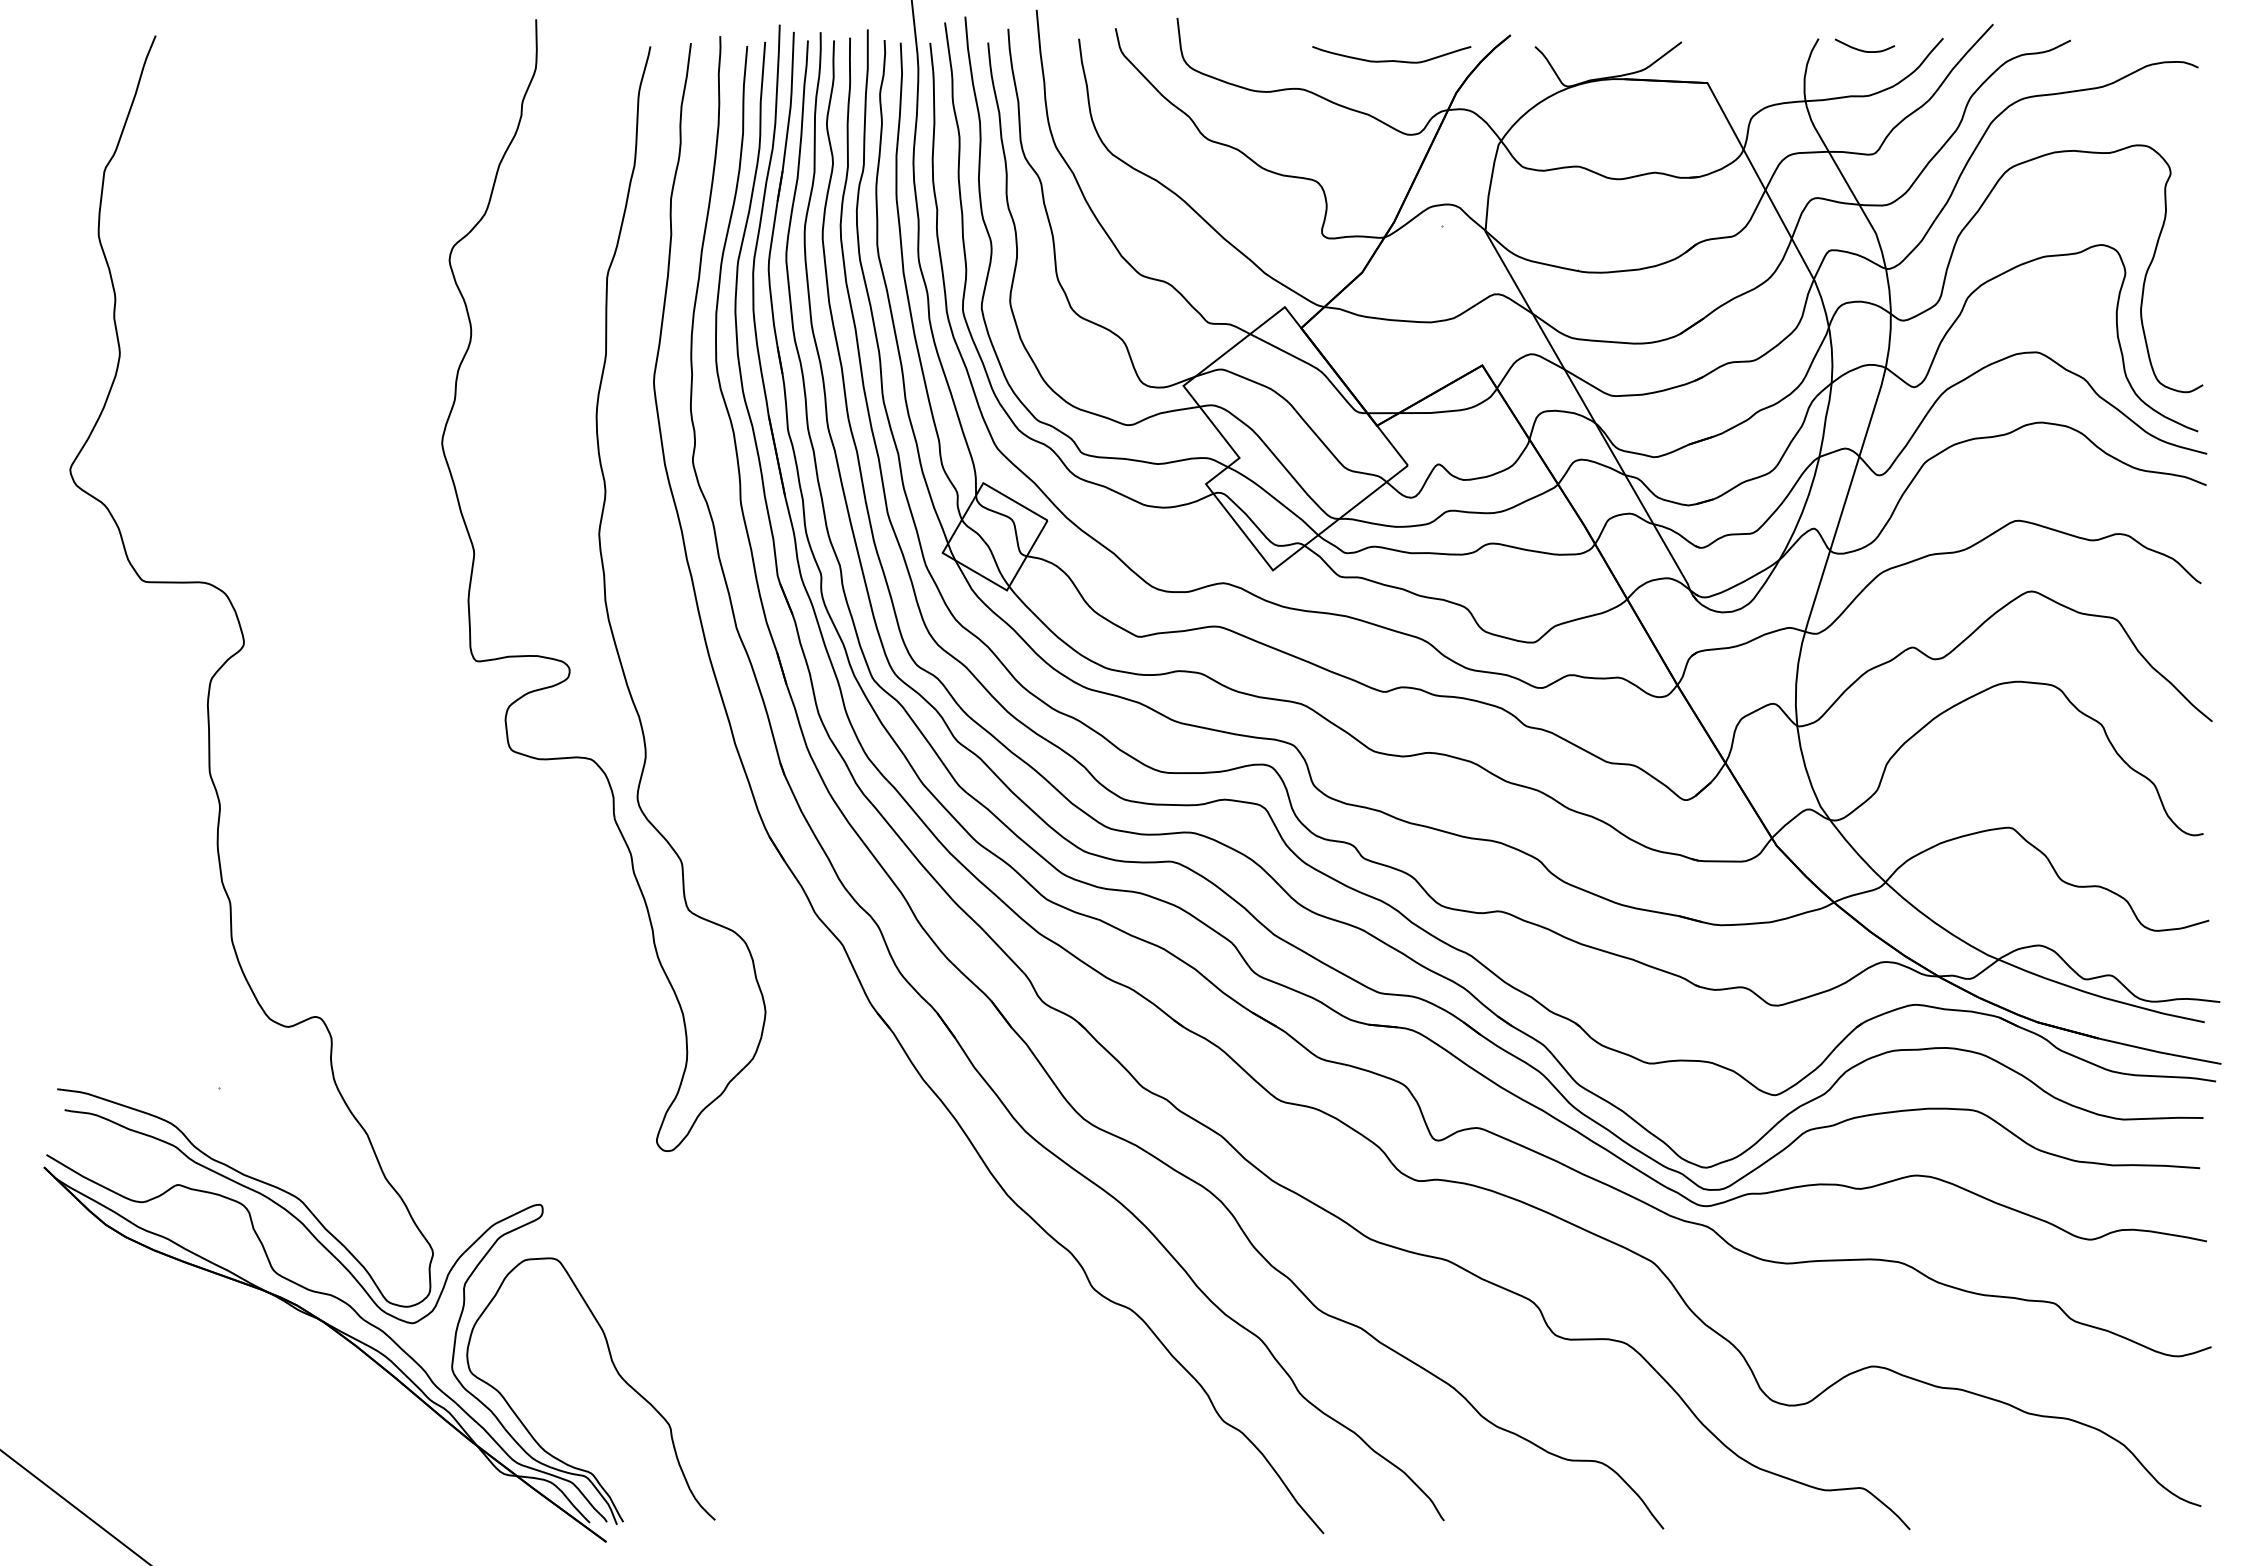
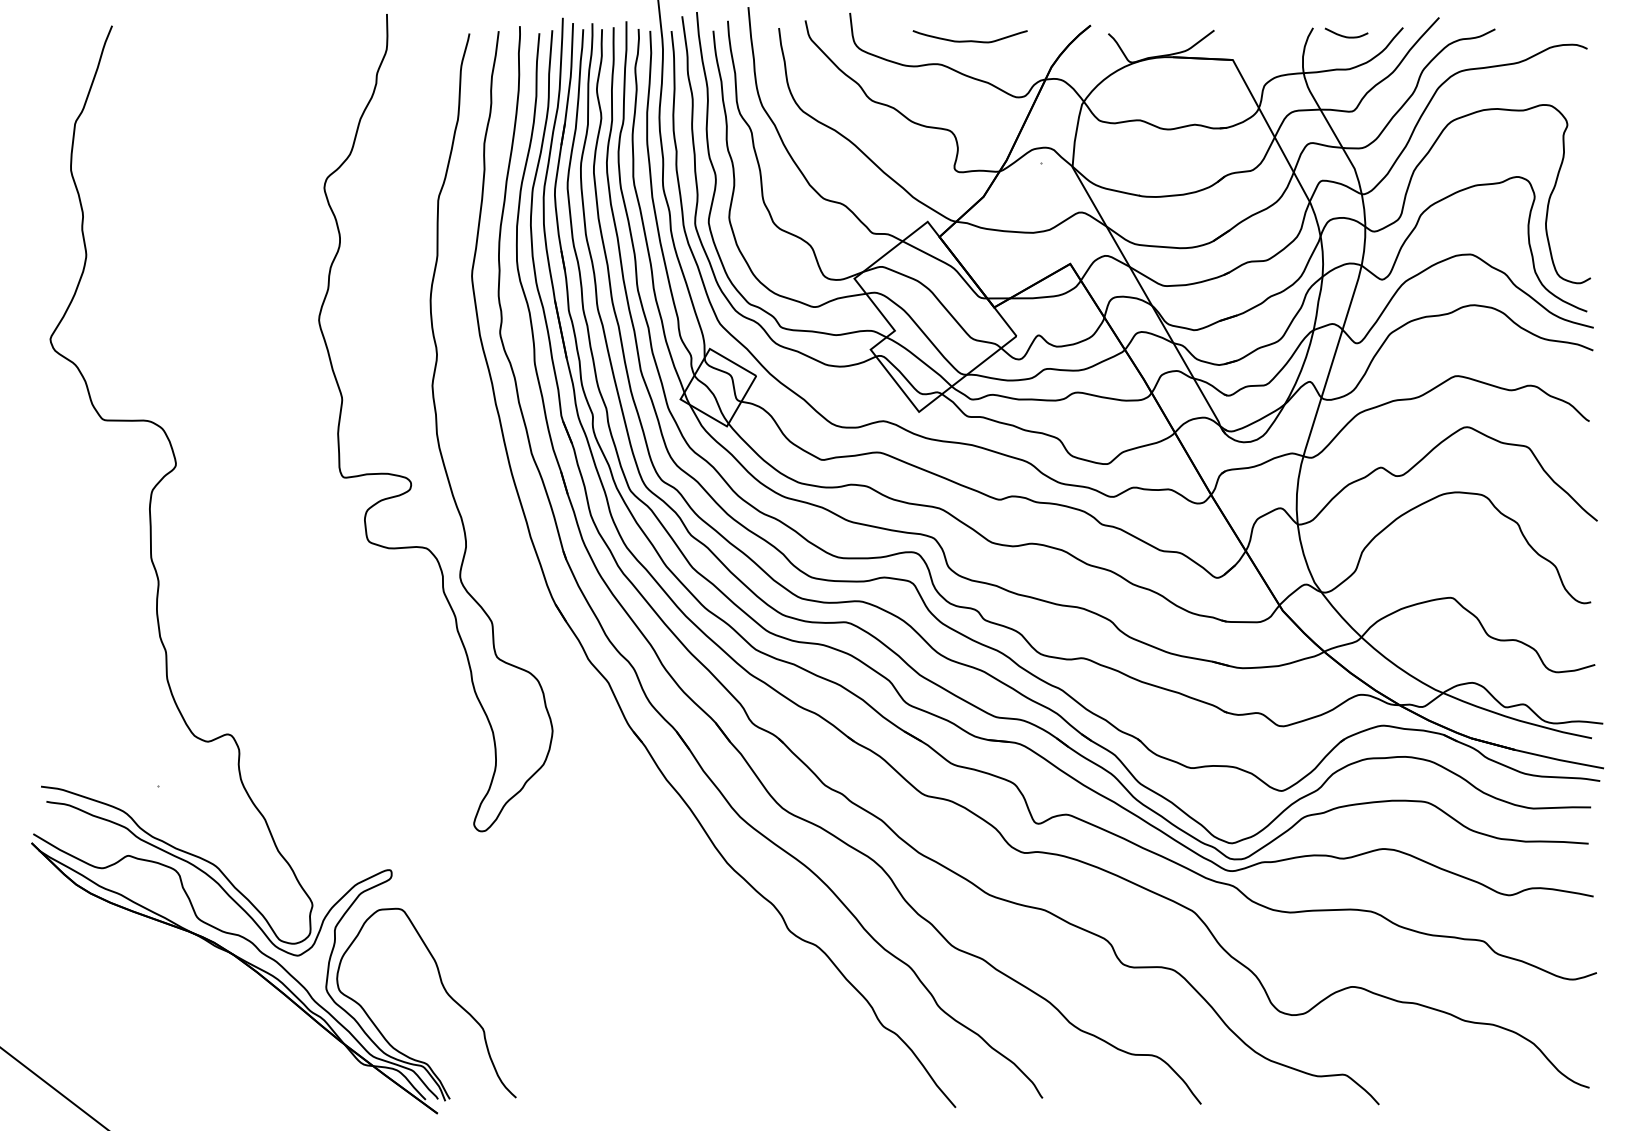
curve: (1391, 60) -> (970, 40), moved

